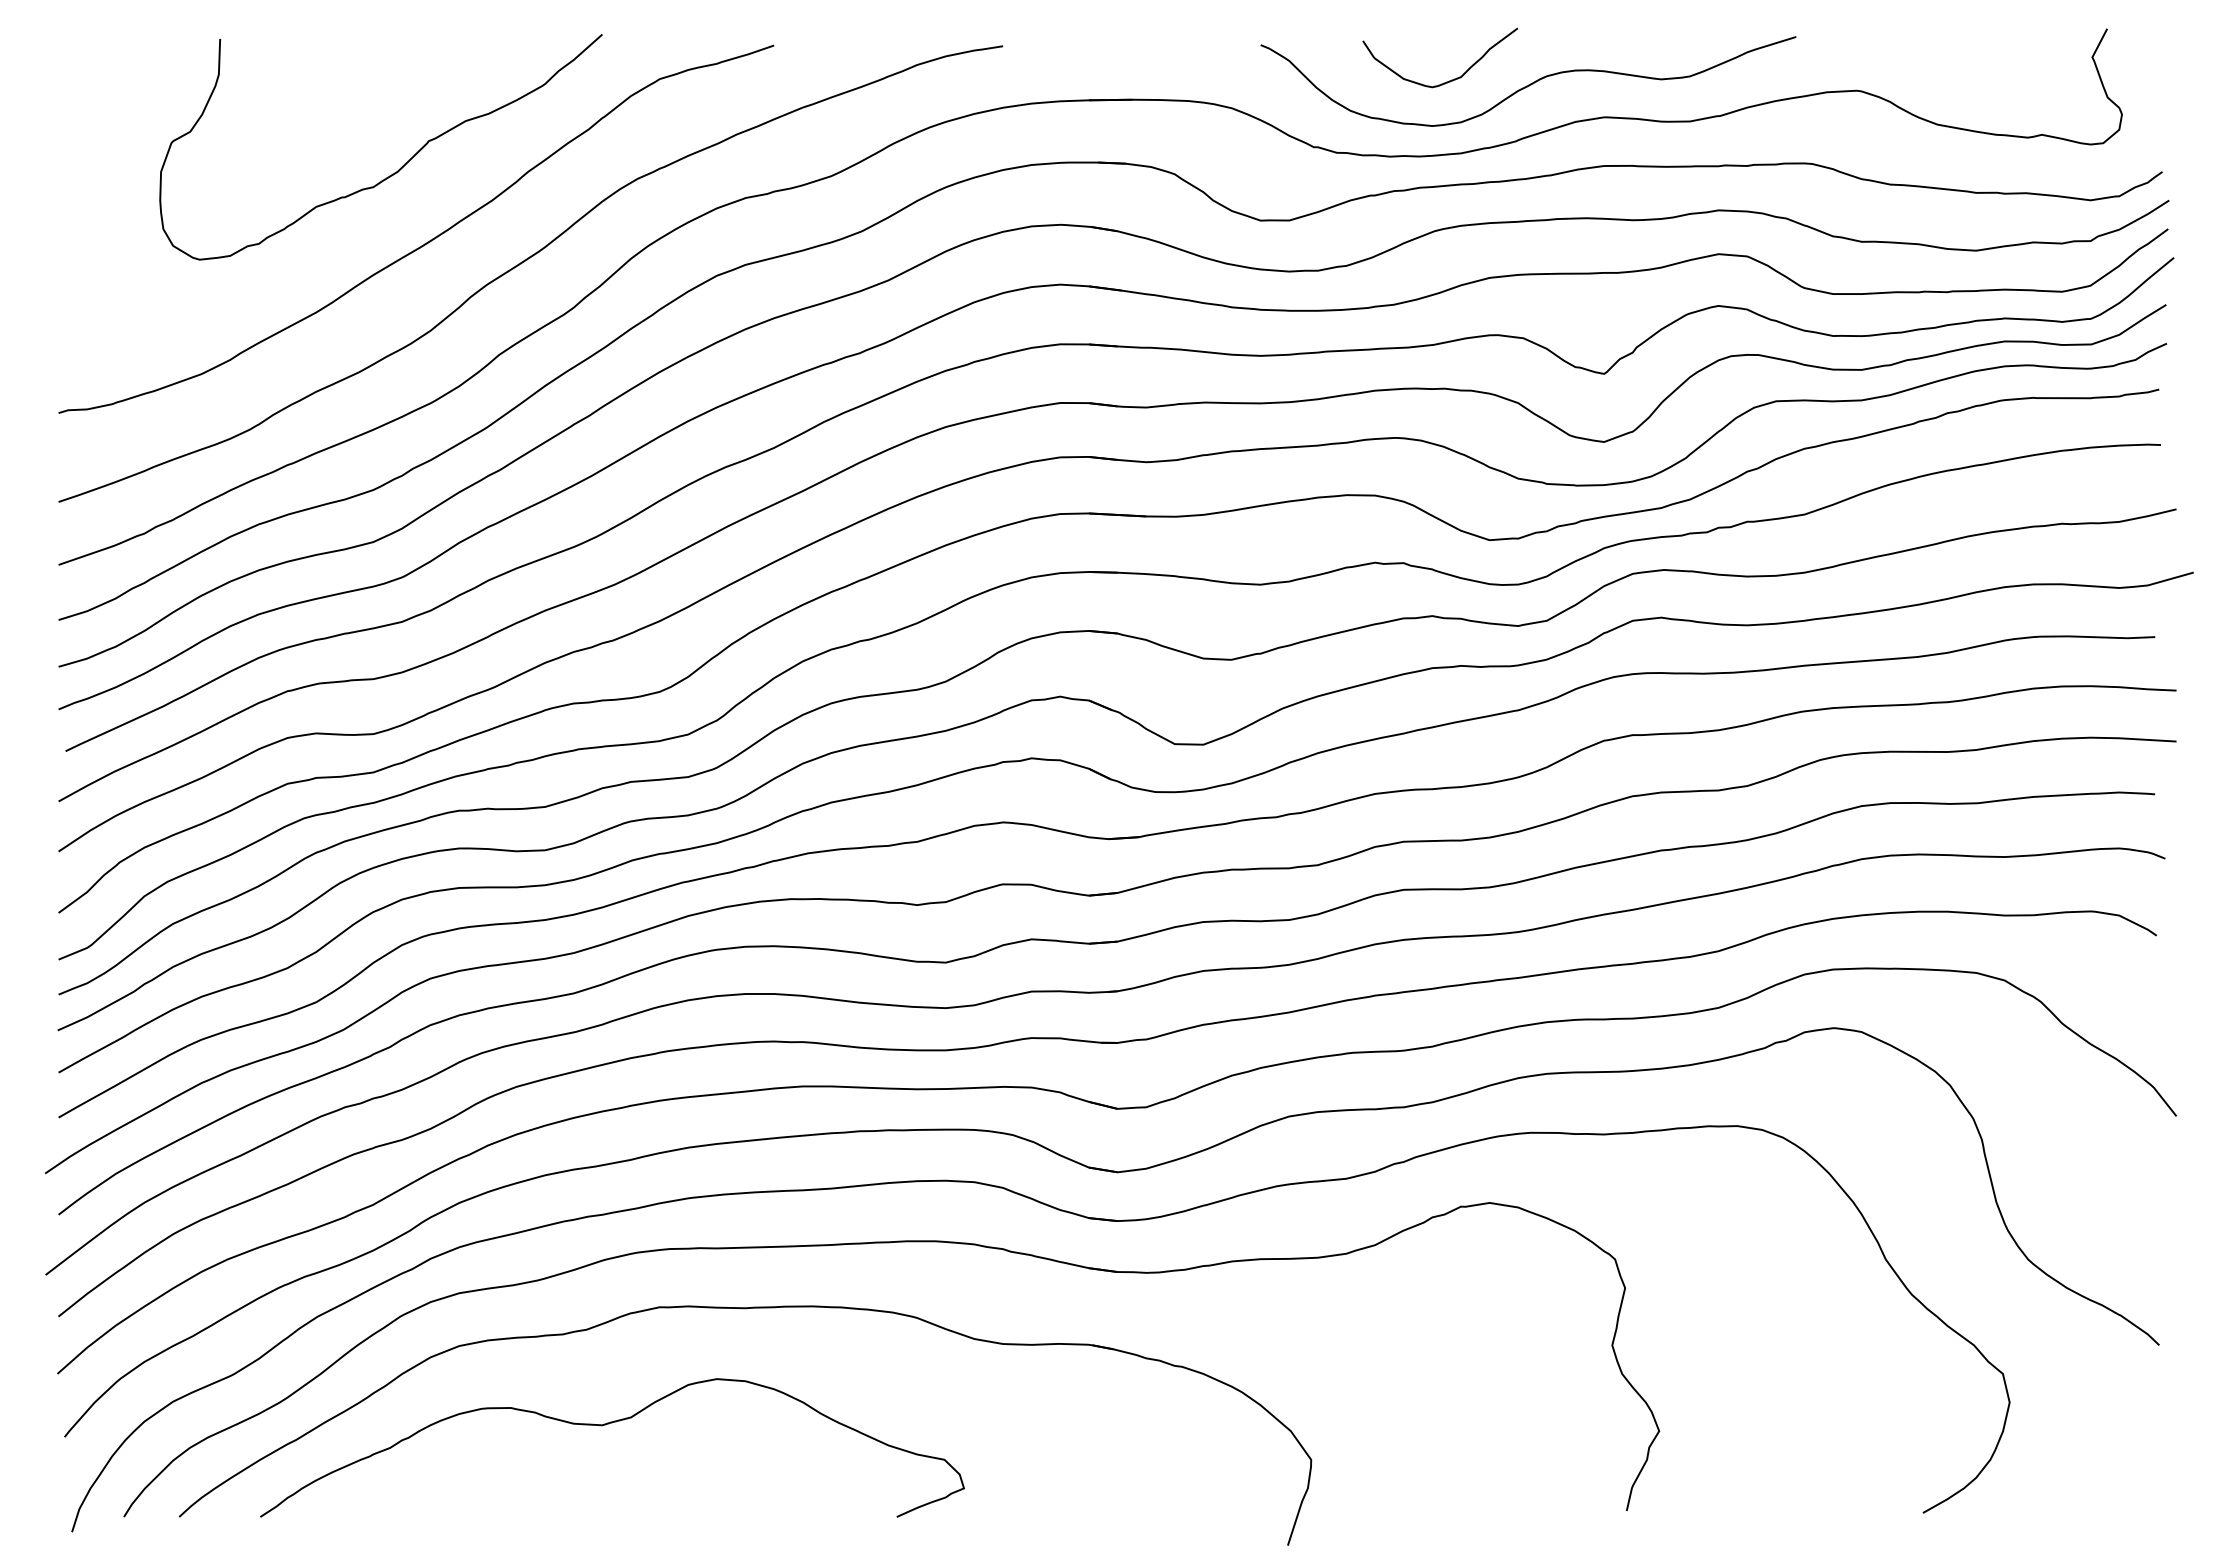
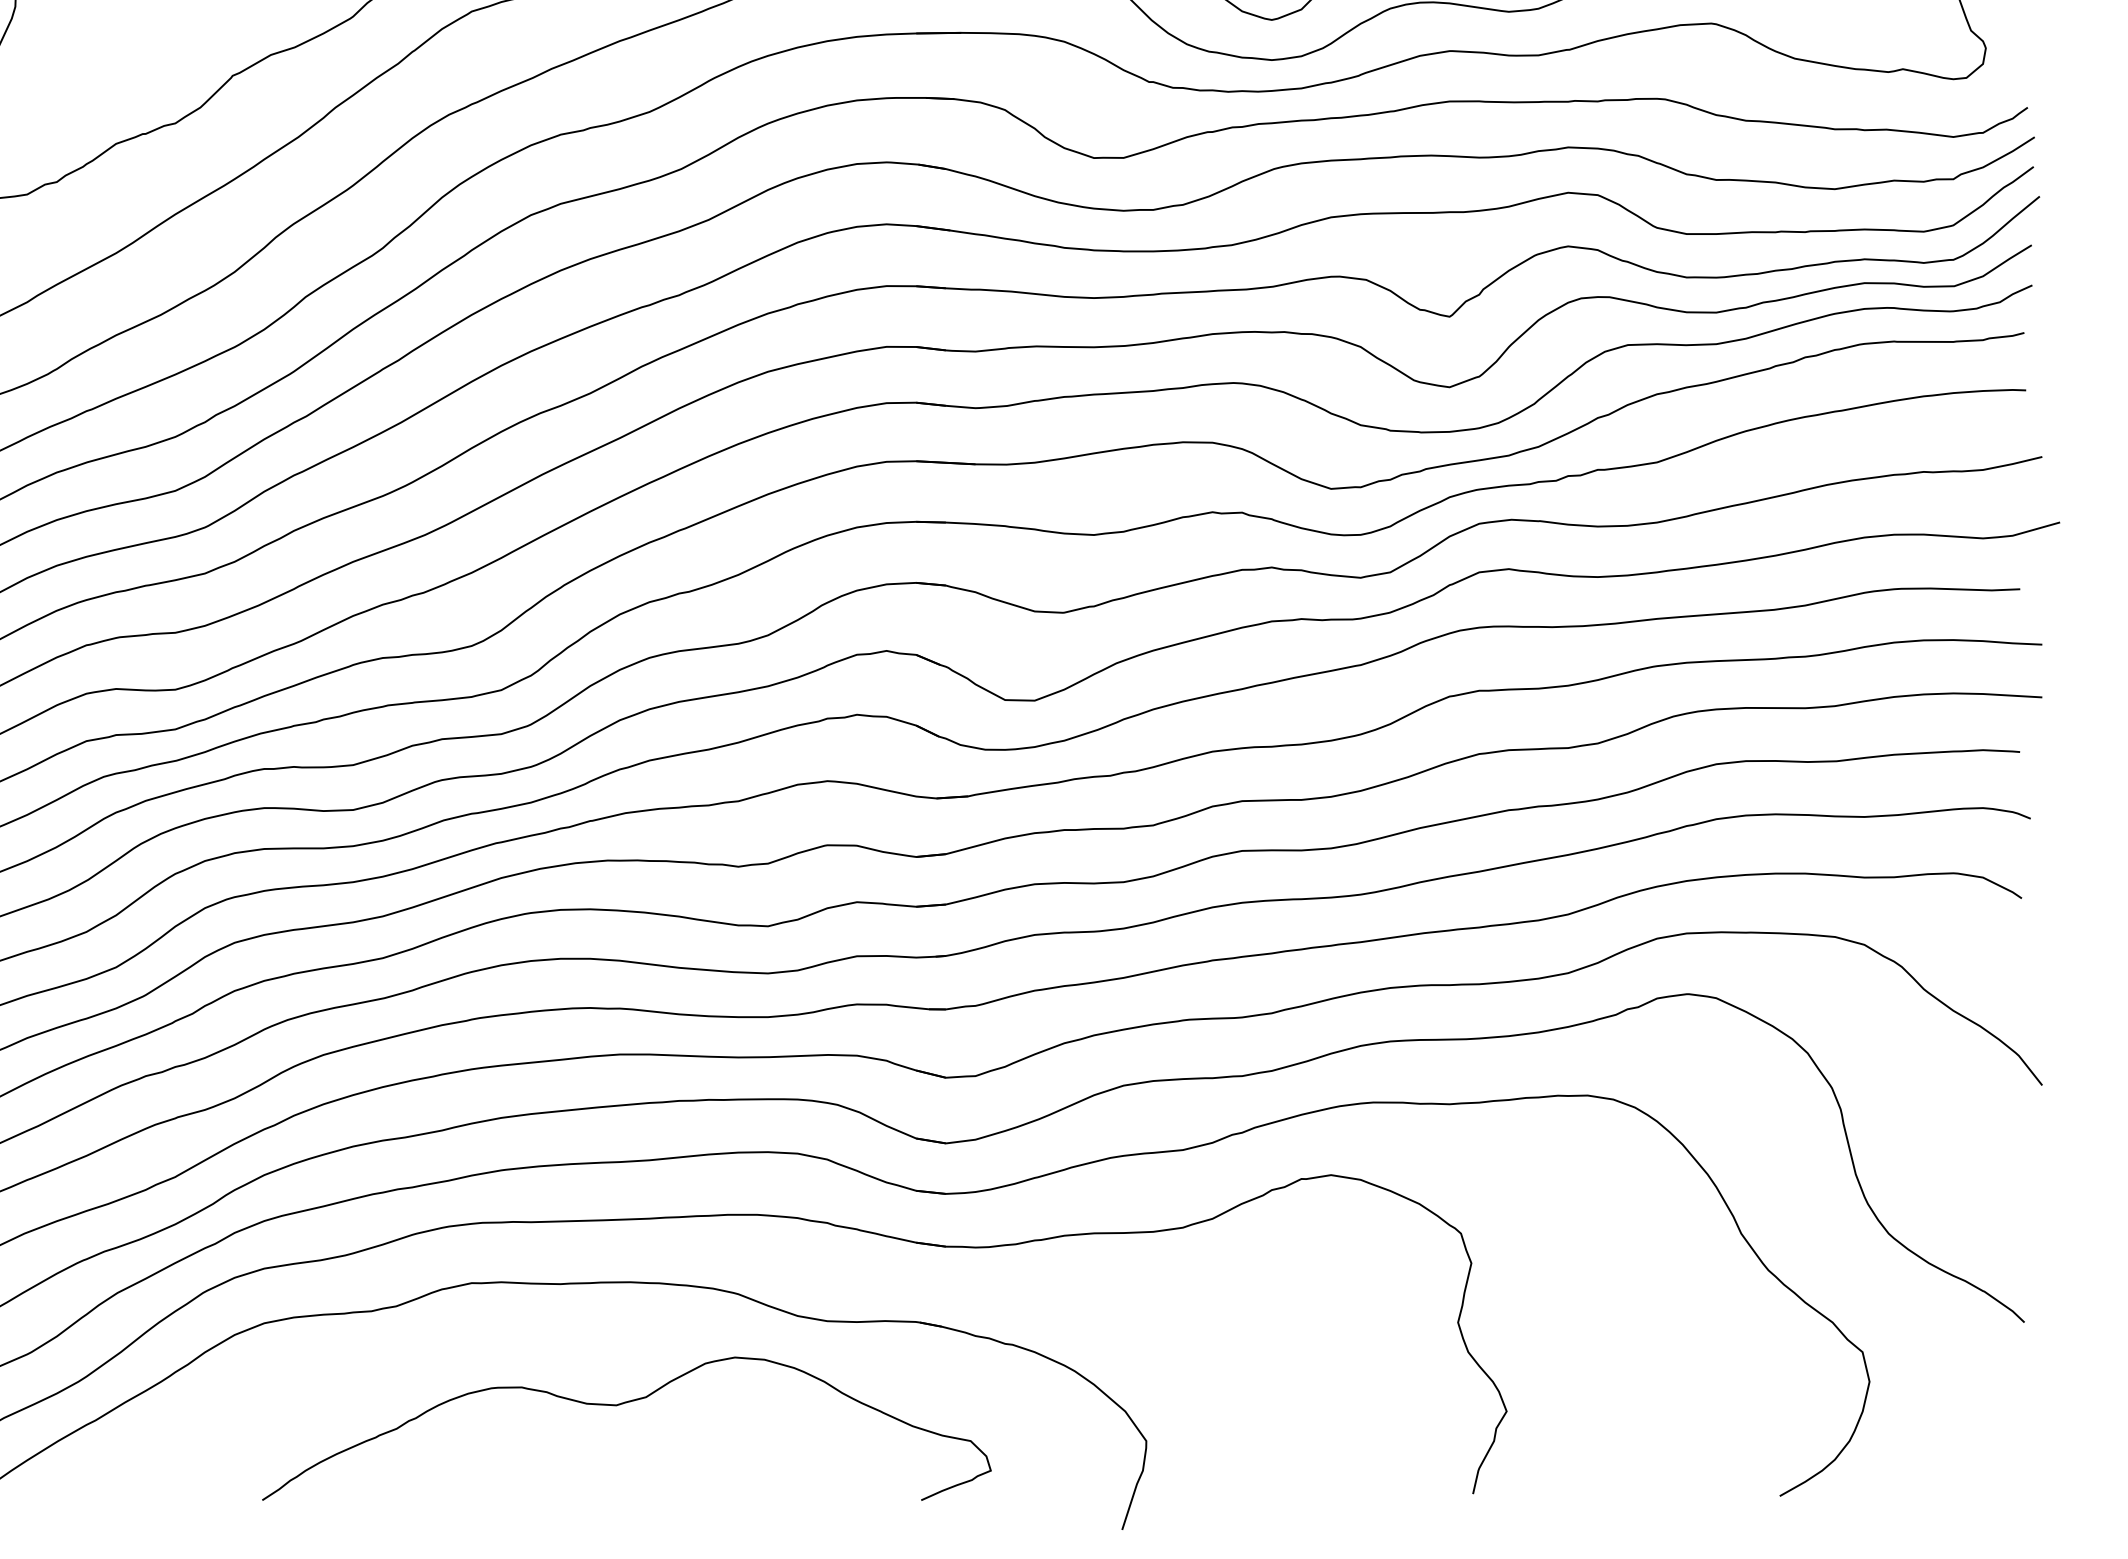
curve: (605, 1425) -> (619, 1405), moved

